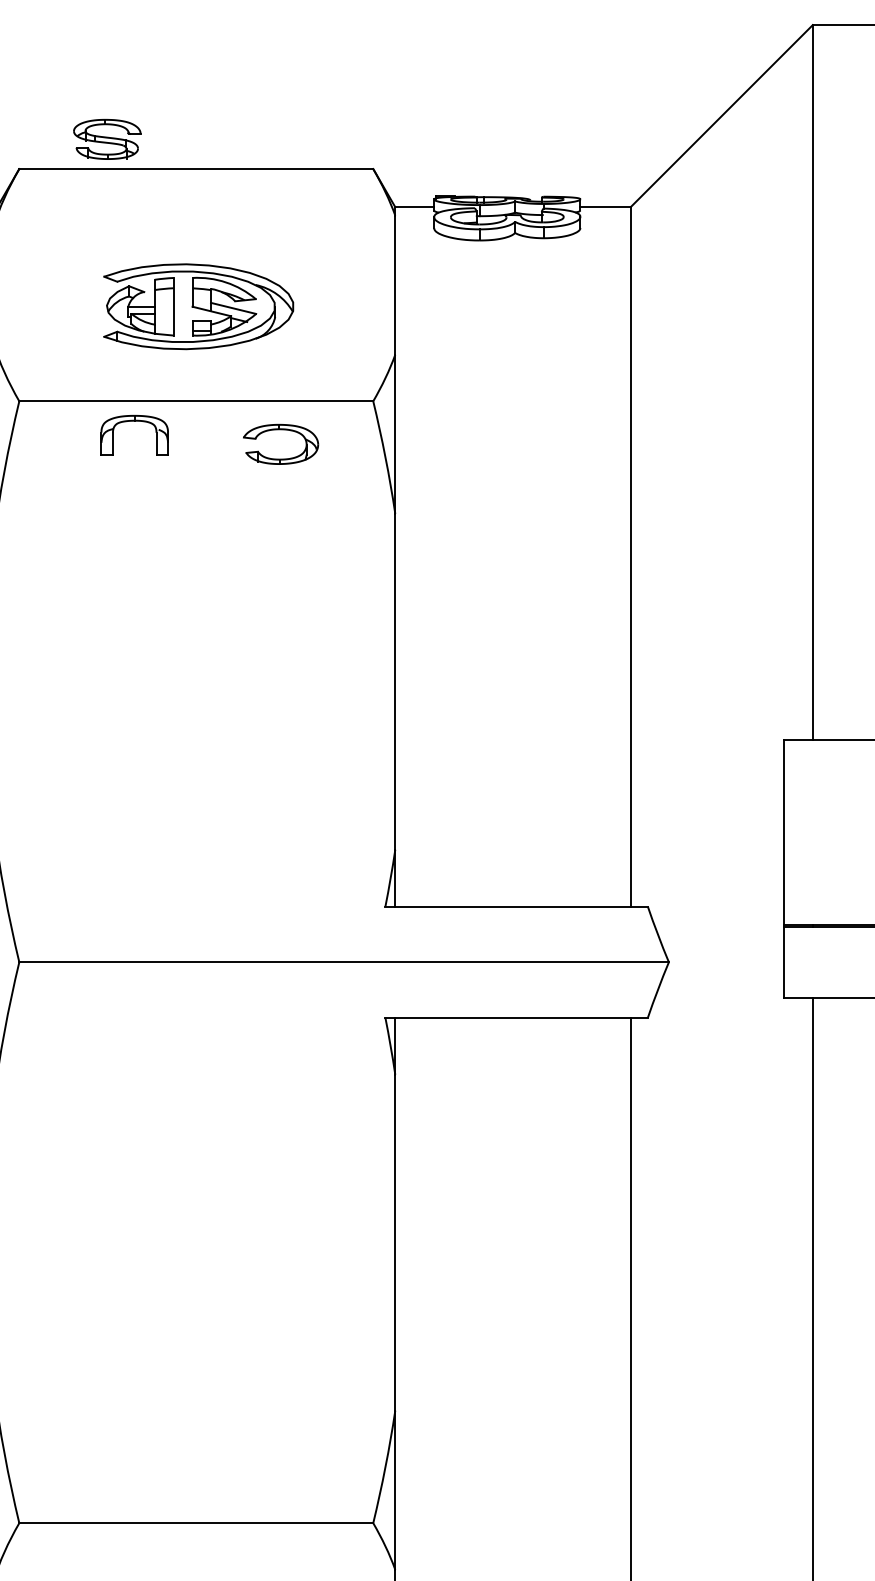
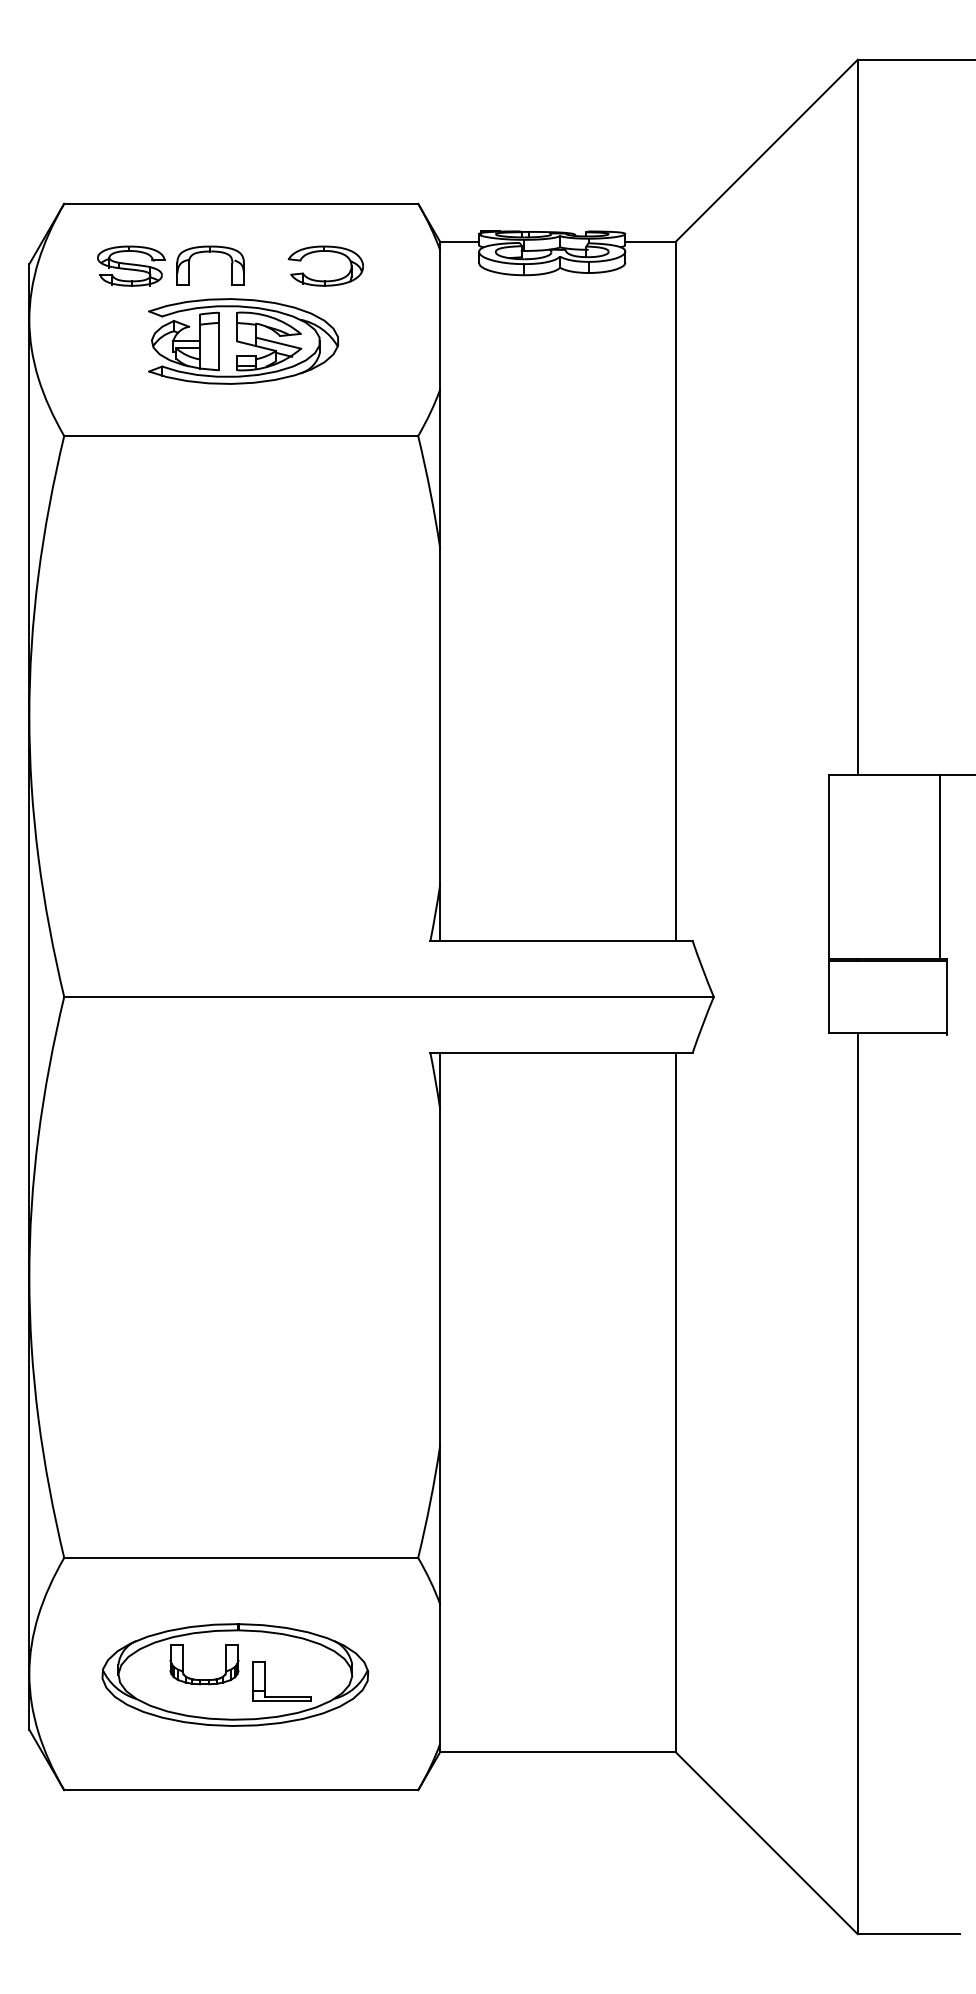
part: (107, 138) -> (131, 265), moved
part: (134, 421) -> (210, 252), moved
part: (285, 430) -> (330, 252), moved

